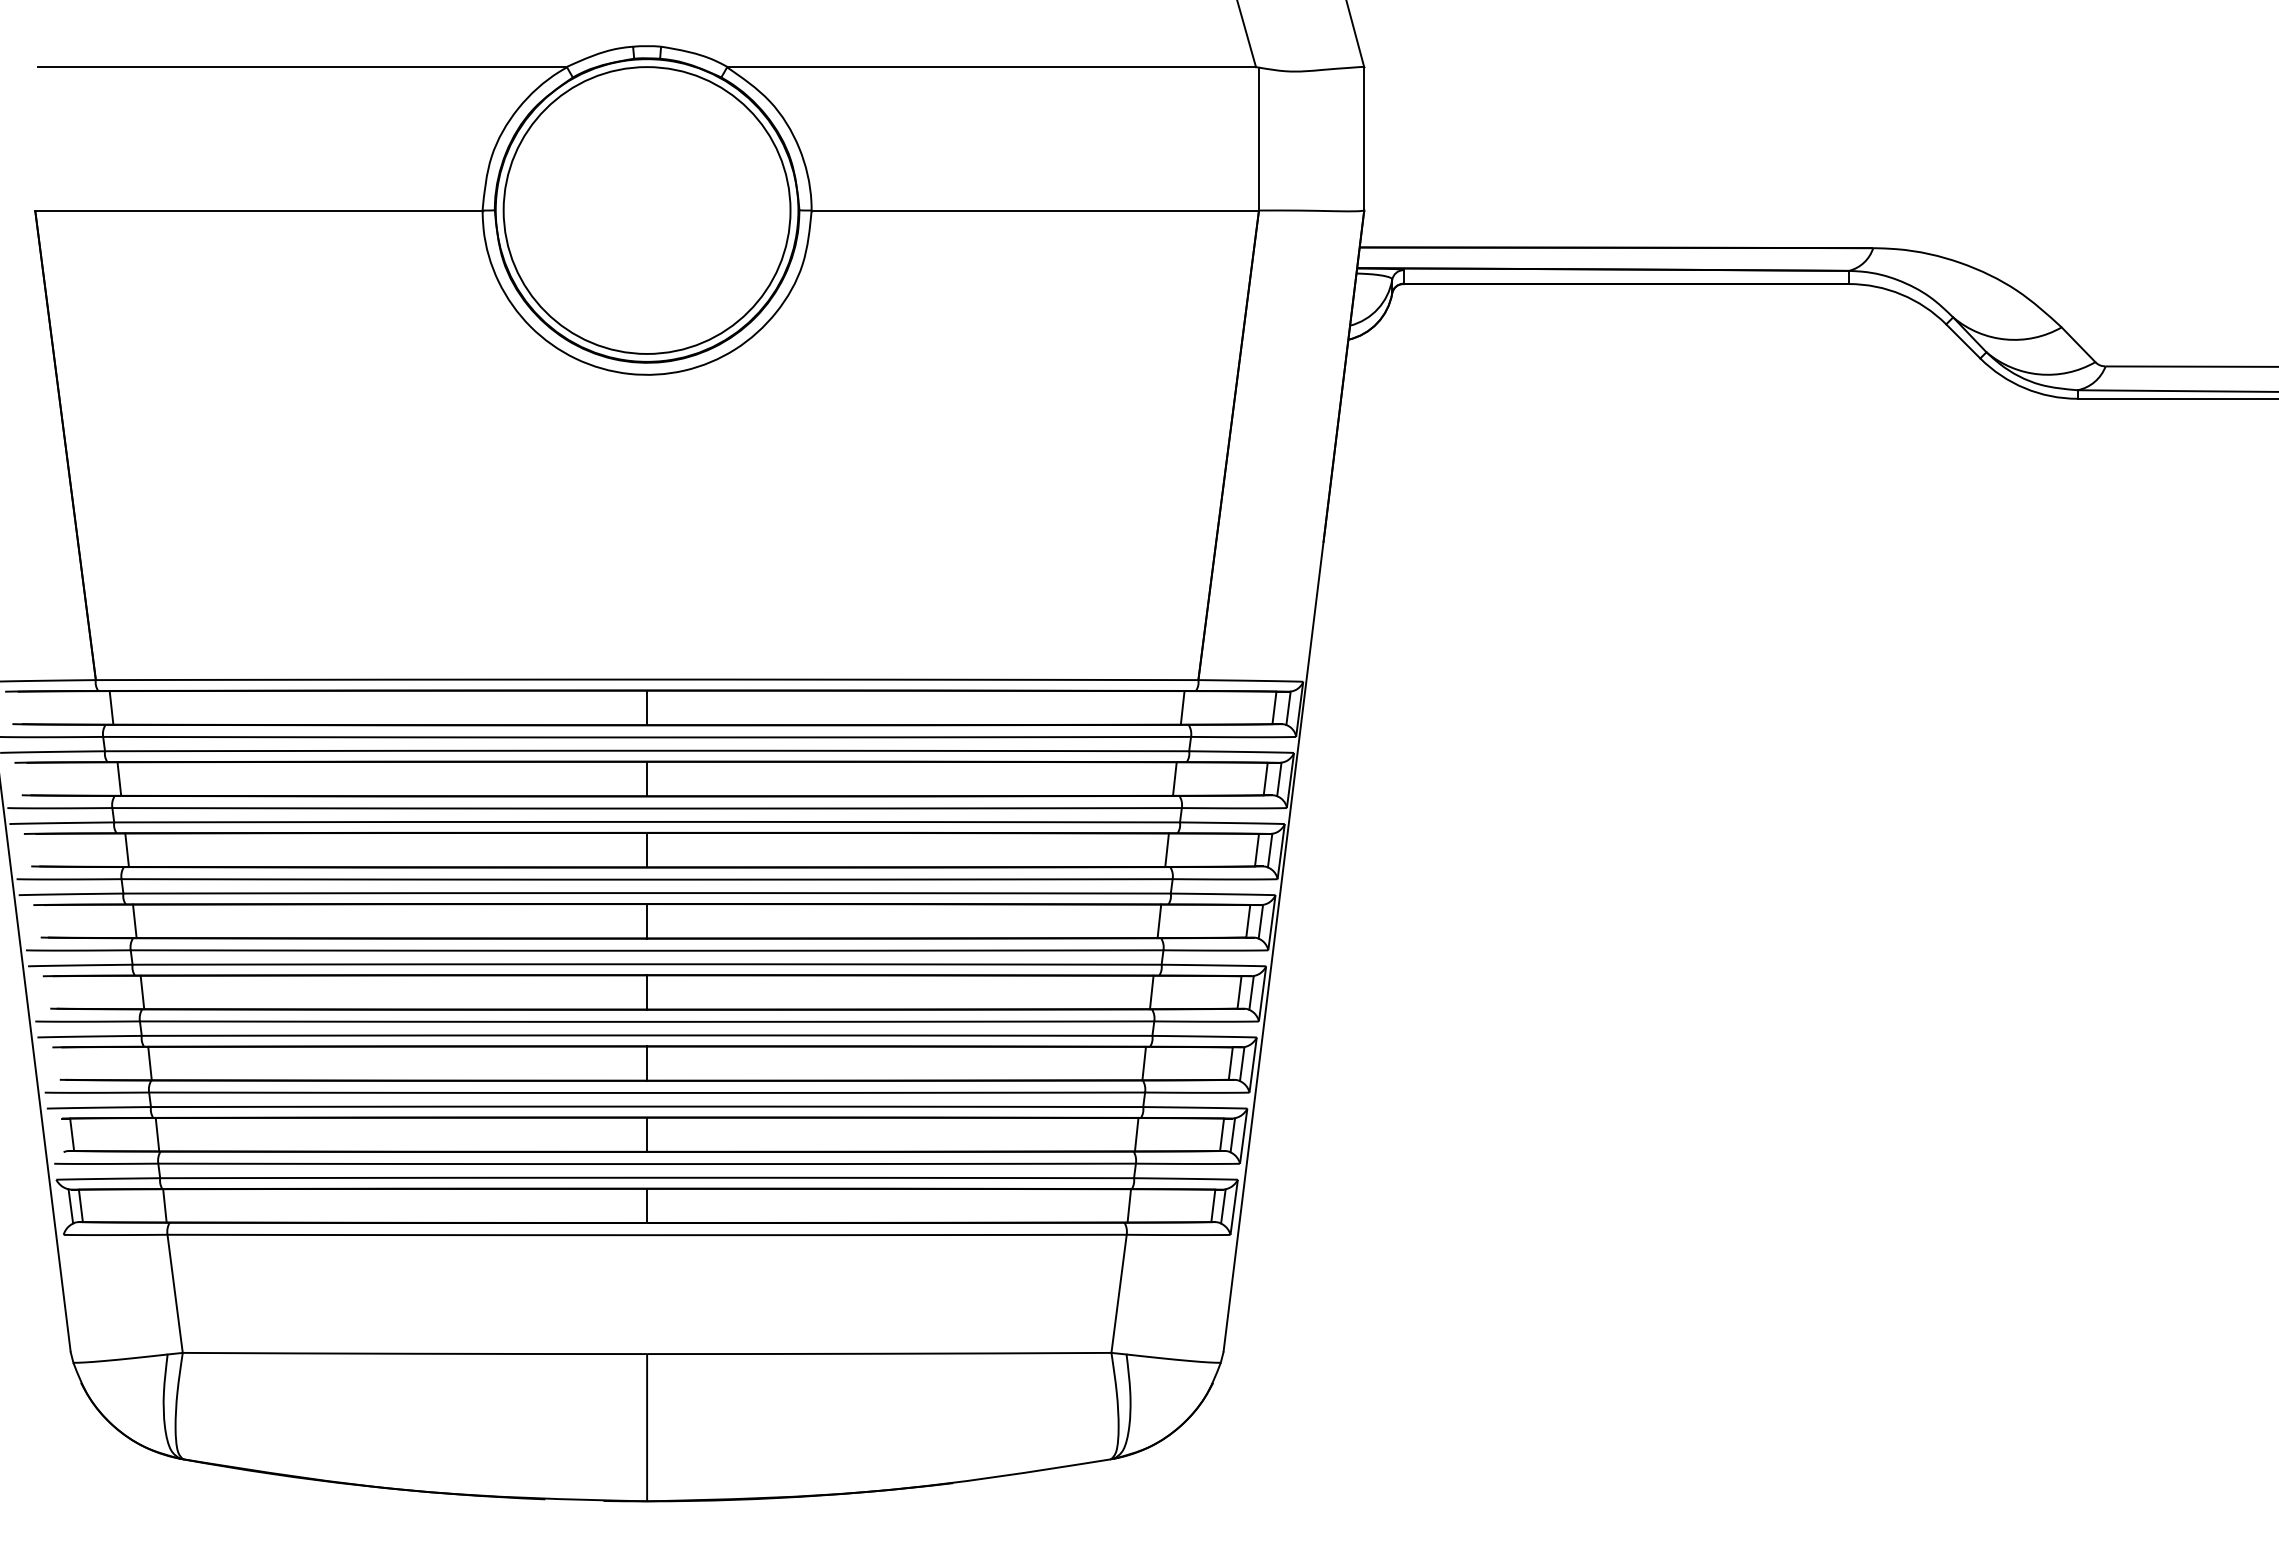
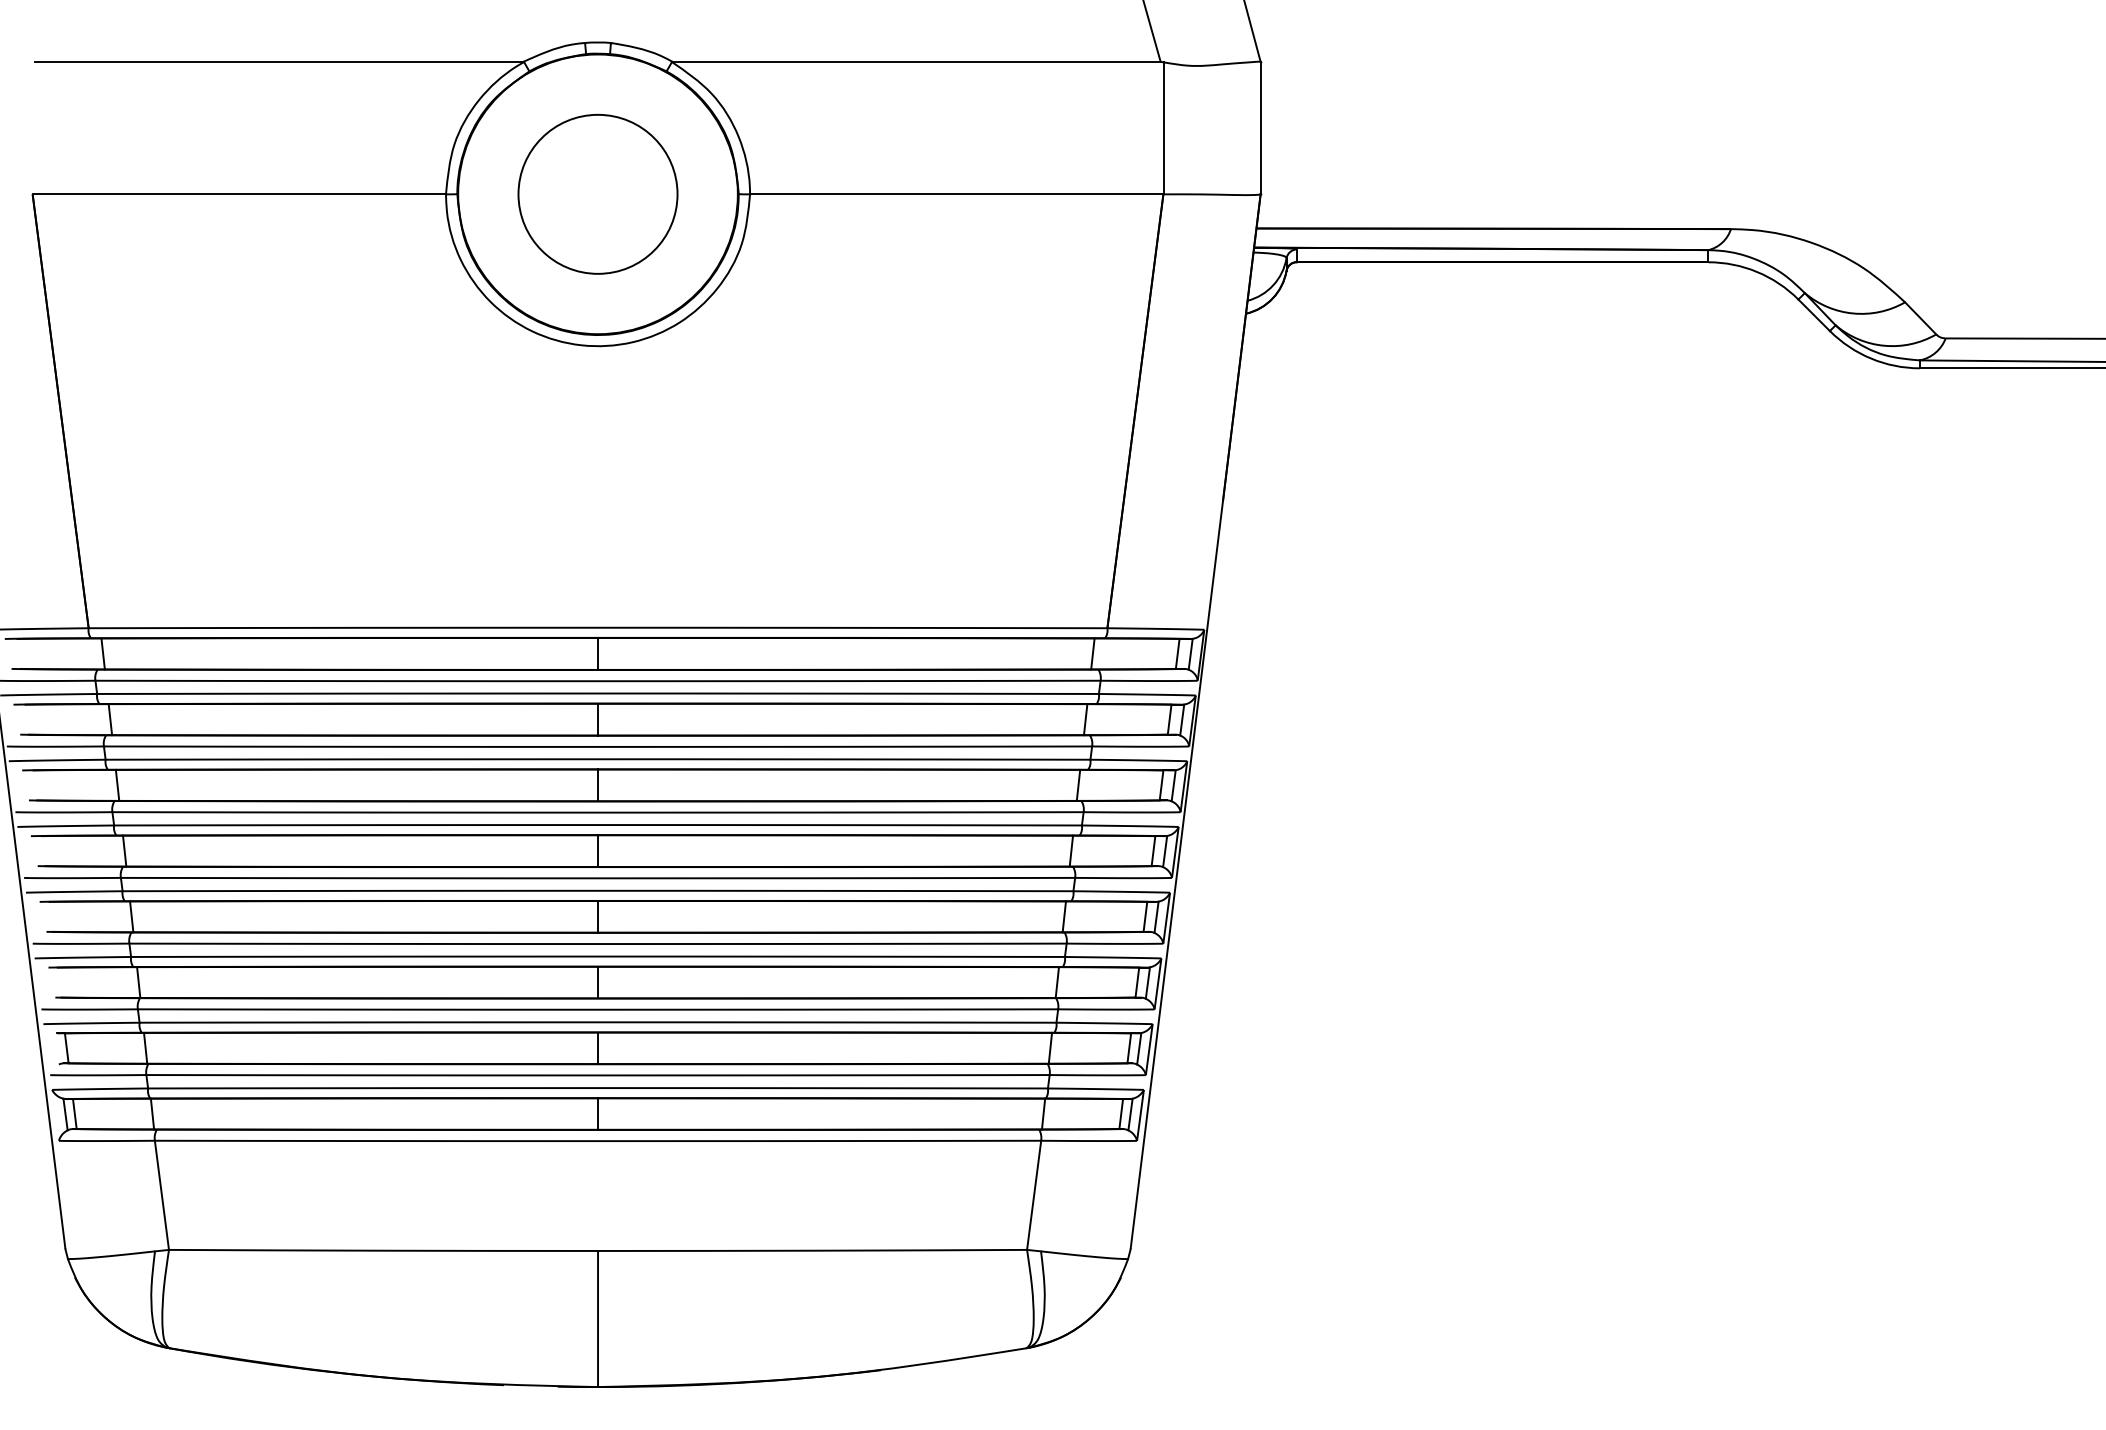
circle: (646, 210) -> (597, 194), size x0.6

